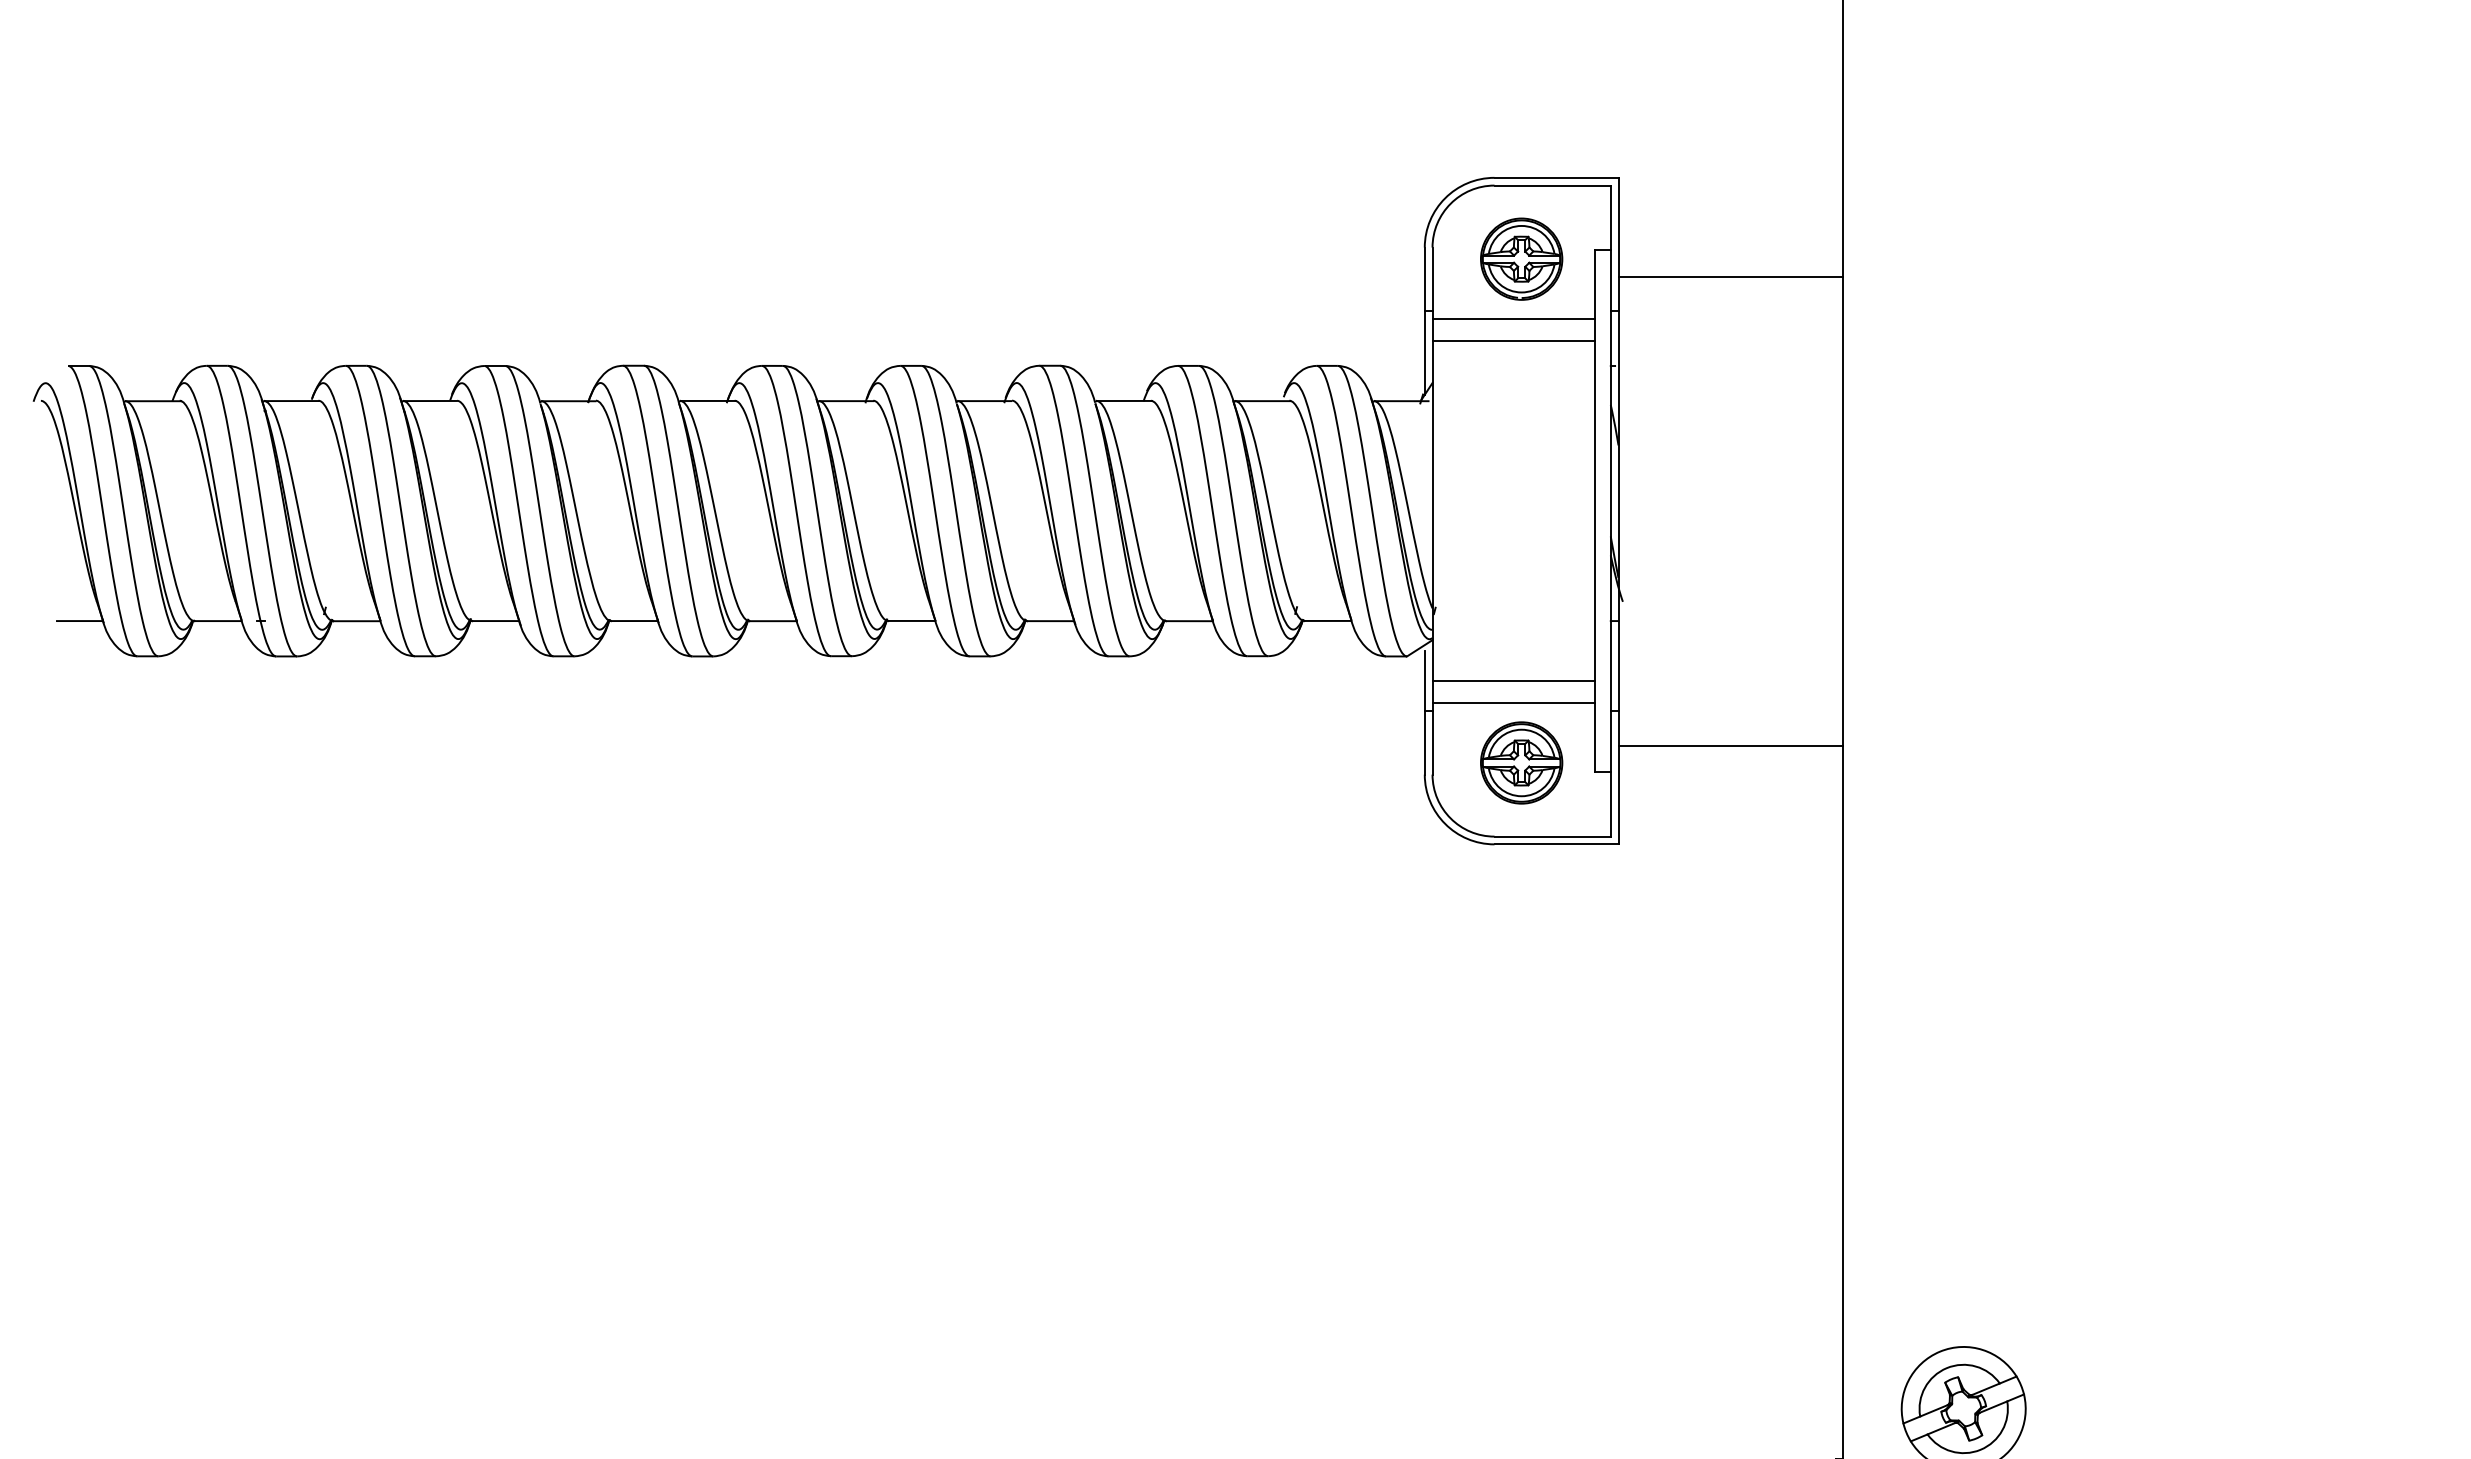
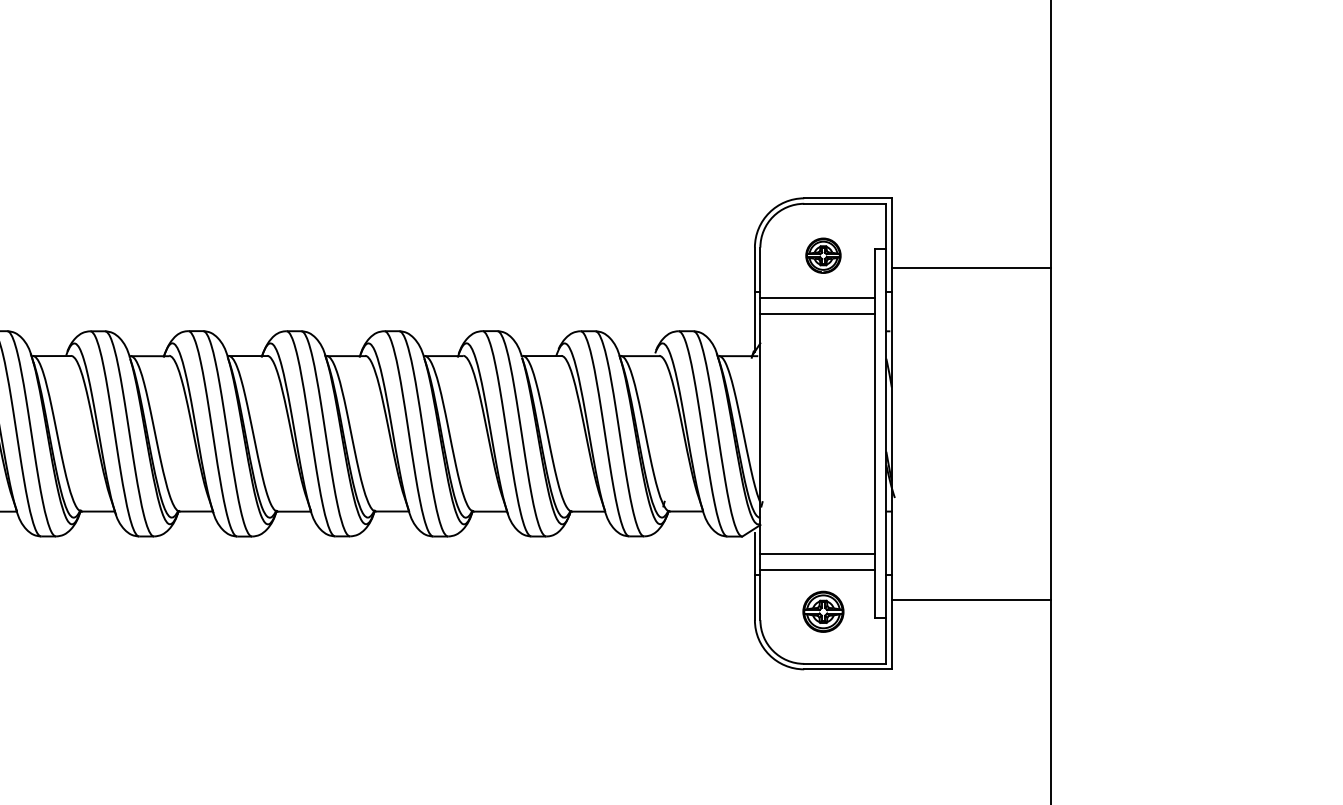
part: (1521, 258) -> (823, 255), size x0.6
part: (1521, 762) -> (823, 611), size x0.7

